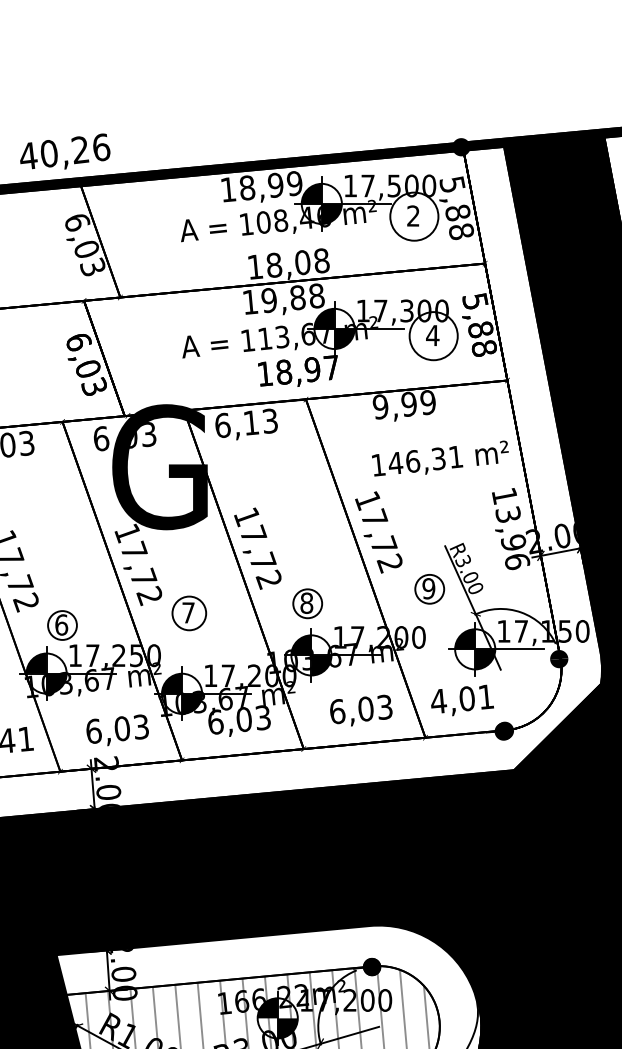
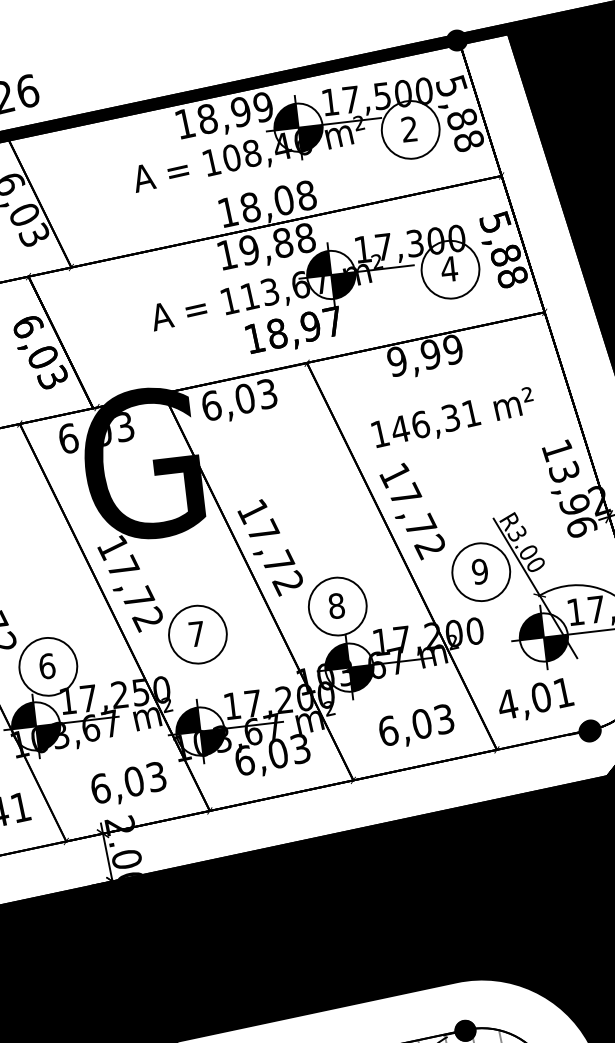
text: (251, 422) -> (245, 398), 6,13 -> 6,03
text: (440, 458) -> (453, 417), moved
circle: (429, 589) -> (481, 572), size x1.67
circle: (307, 603) -> (337, 606), size x1.67
circle: (189, 613) -> (198, 634), size x1.43
circle: (62, 625) -> (48, 666), size x1.67

